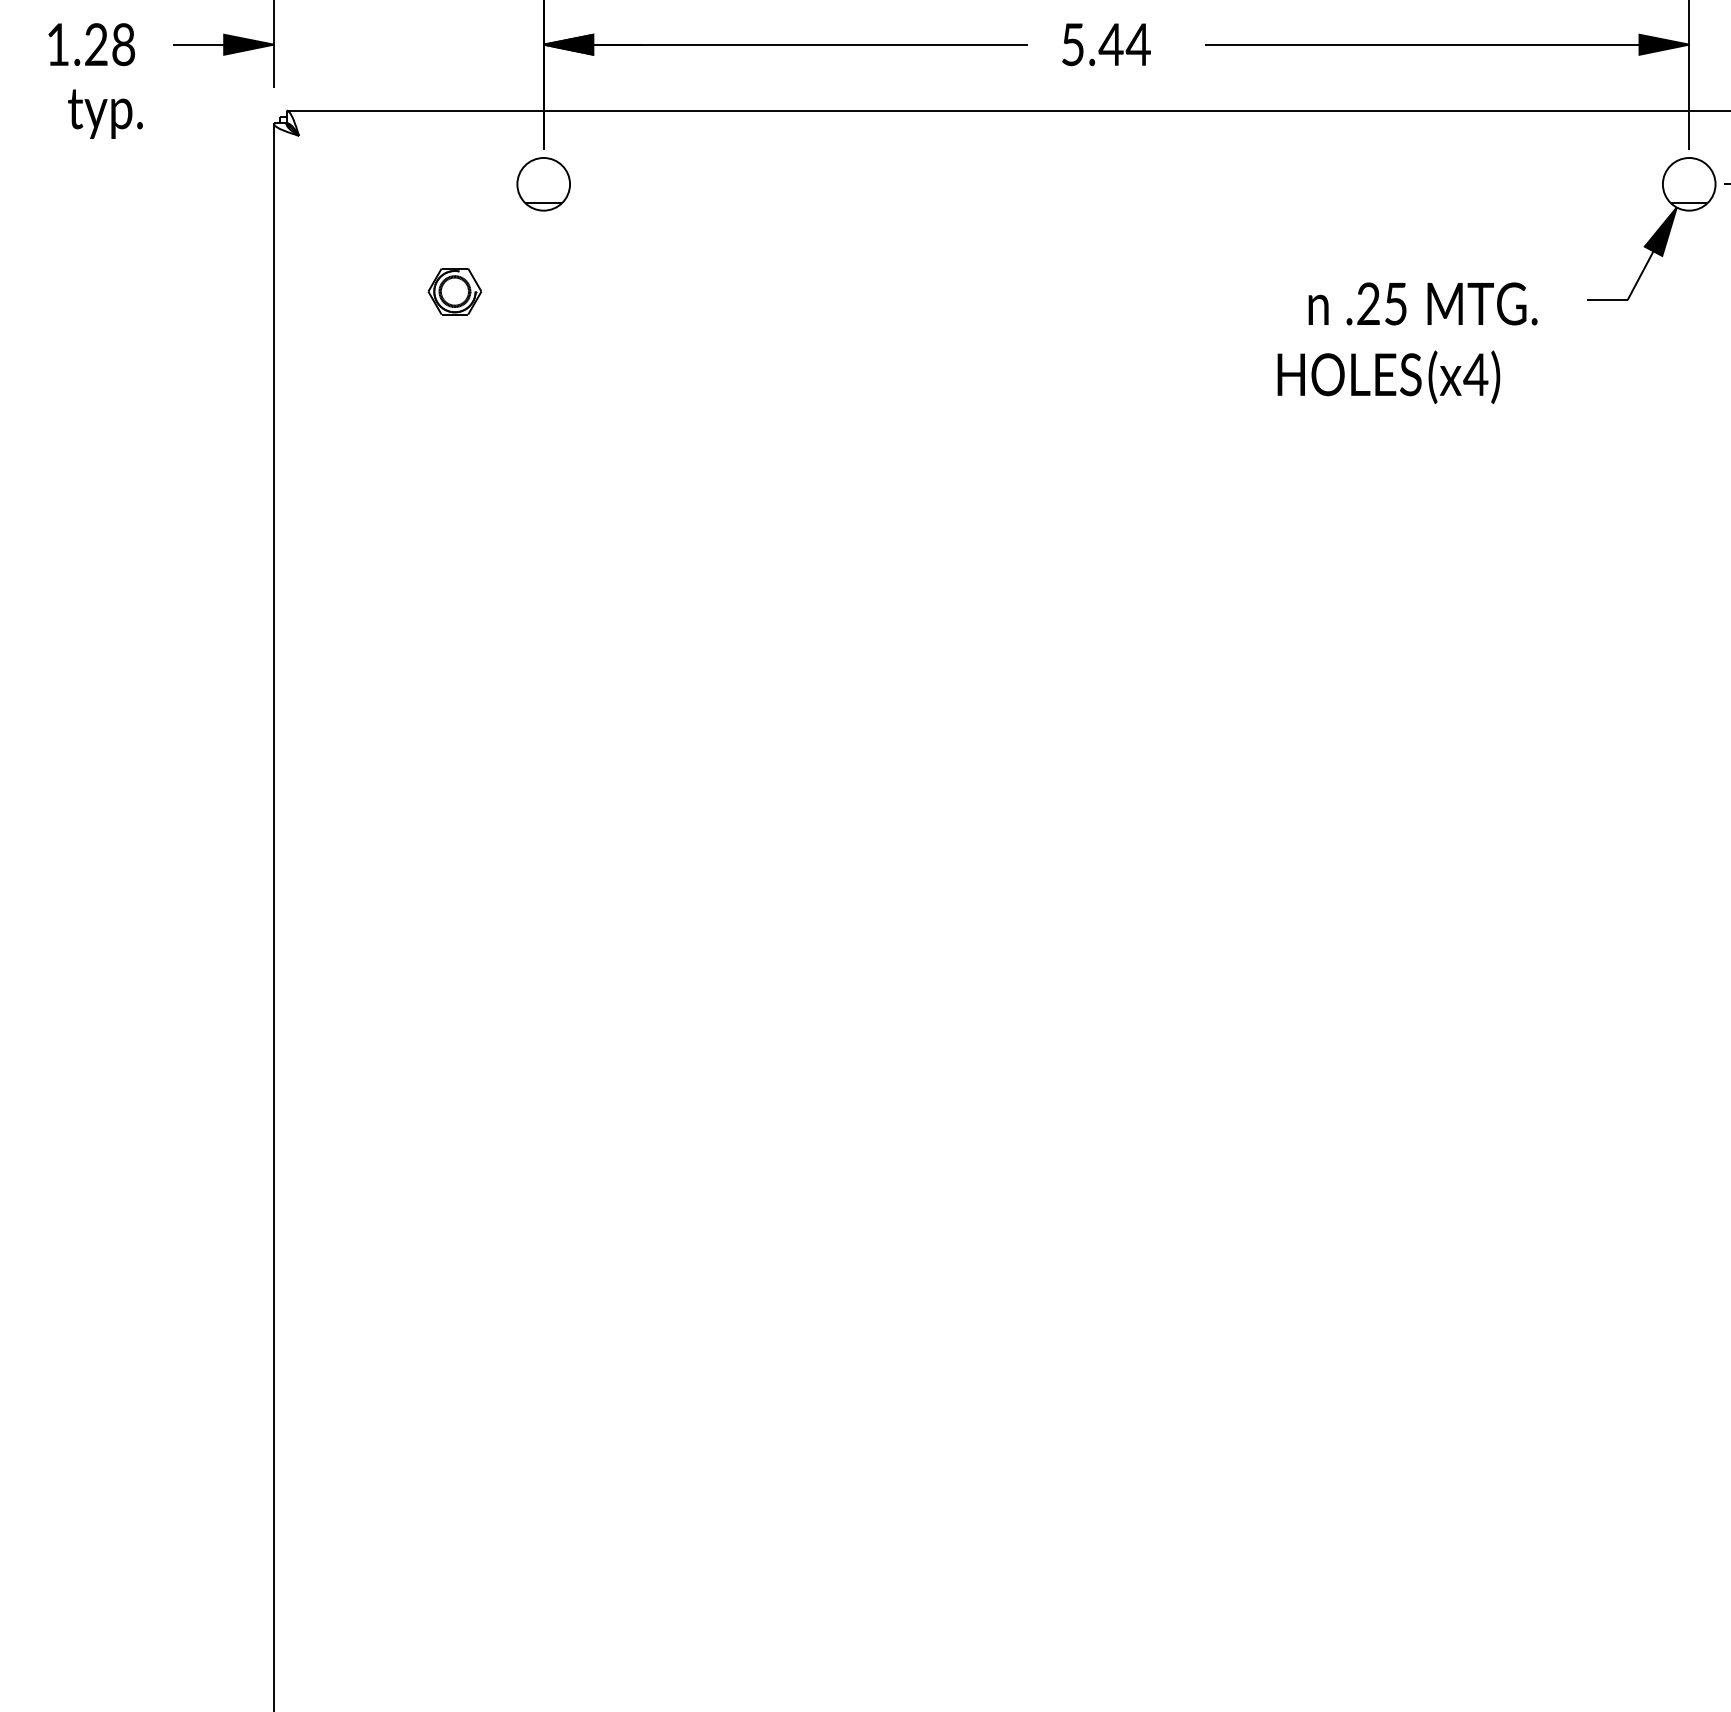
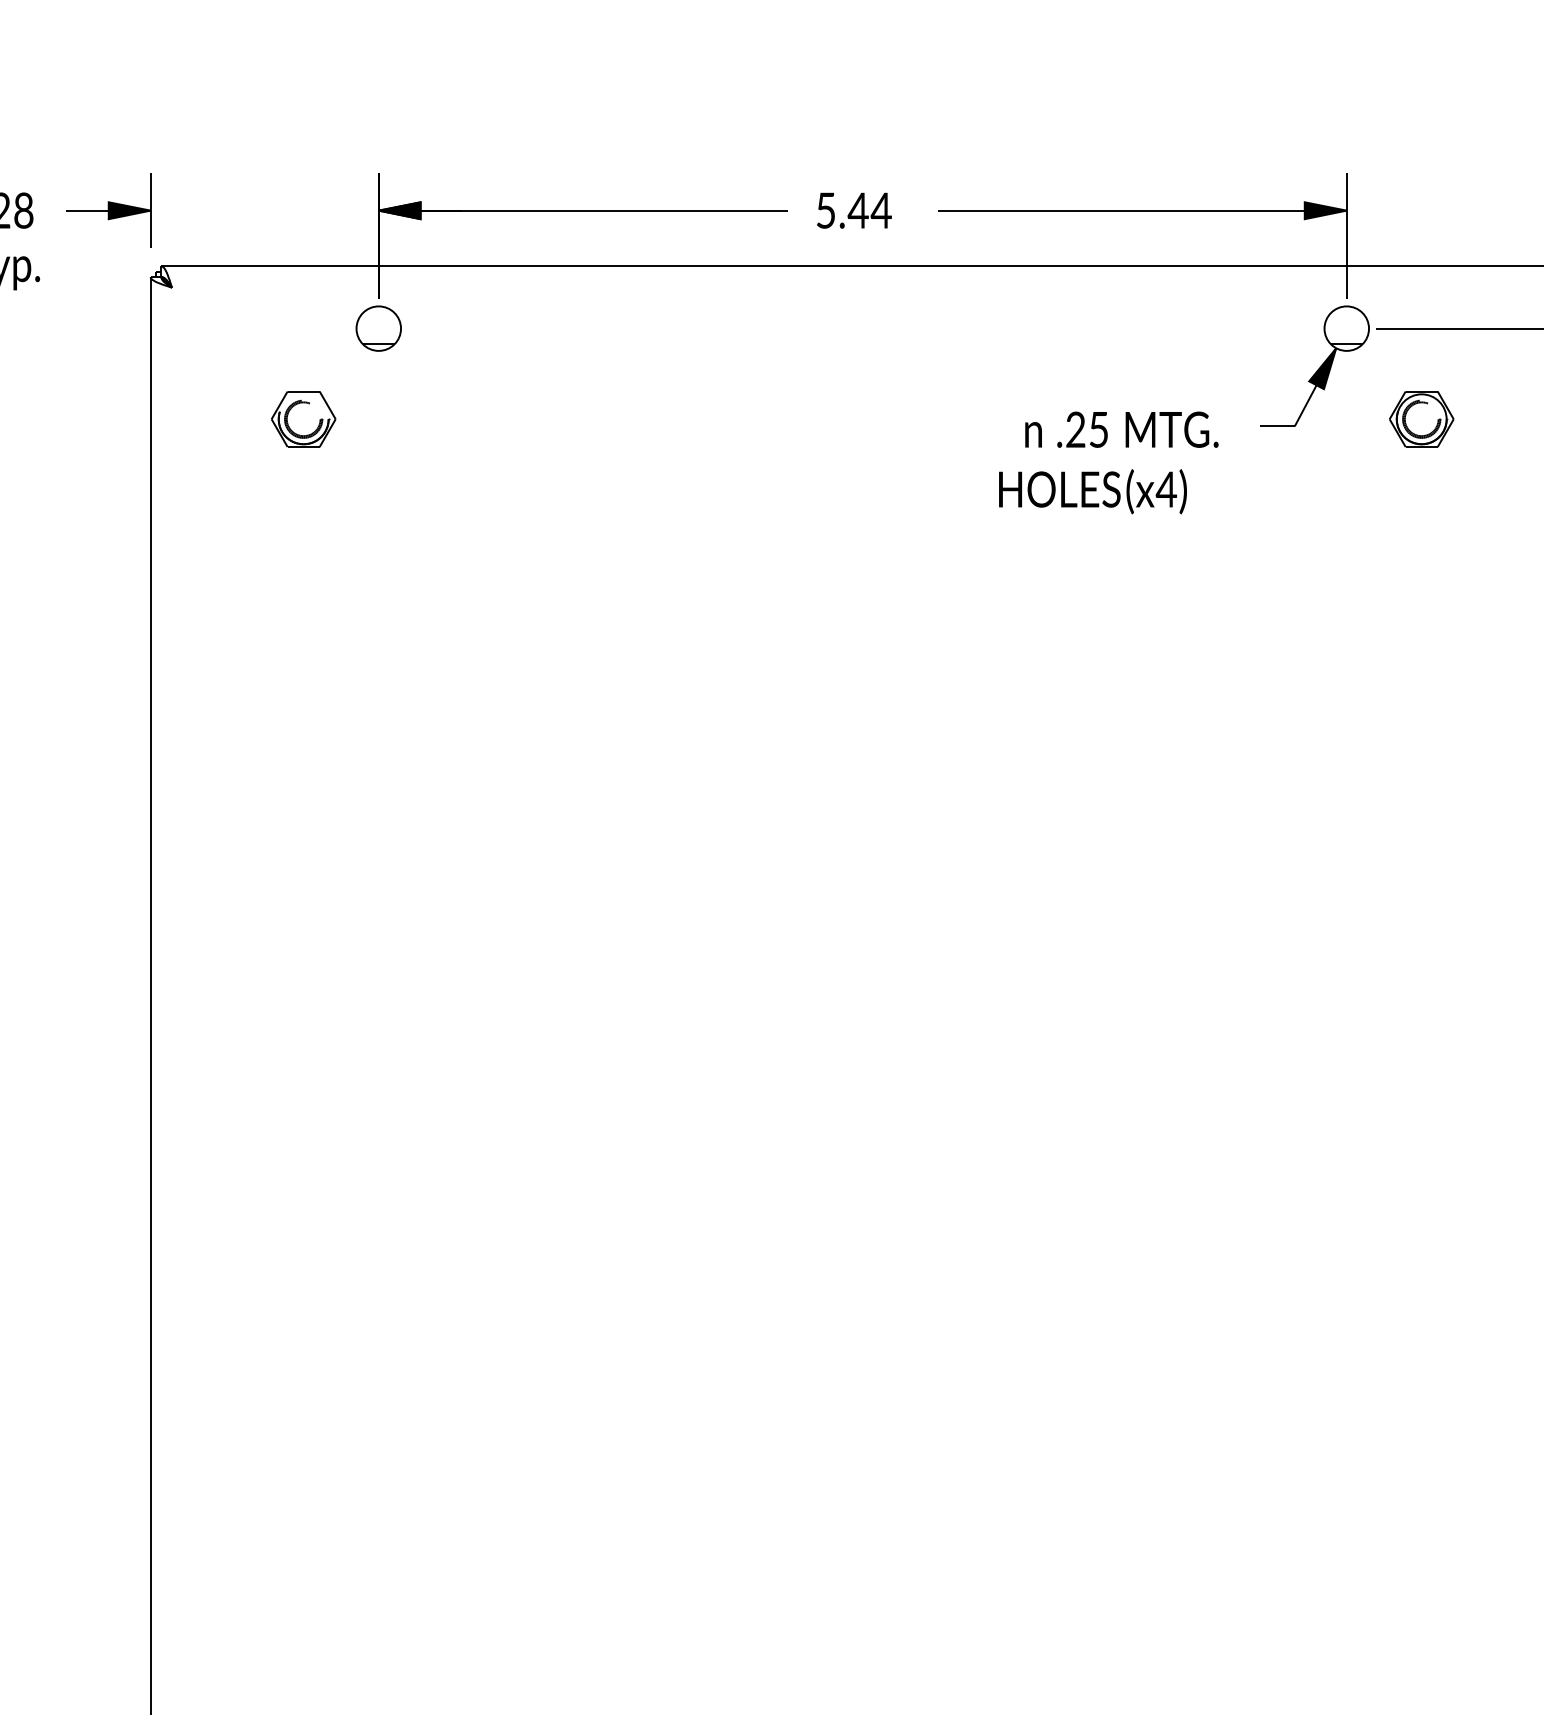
part: (454, 291) -> (303, 419), size x1.43

